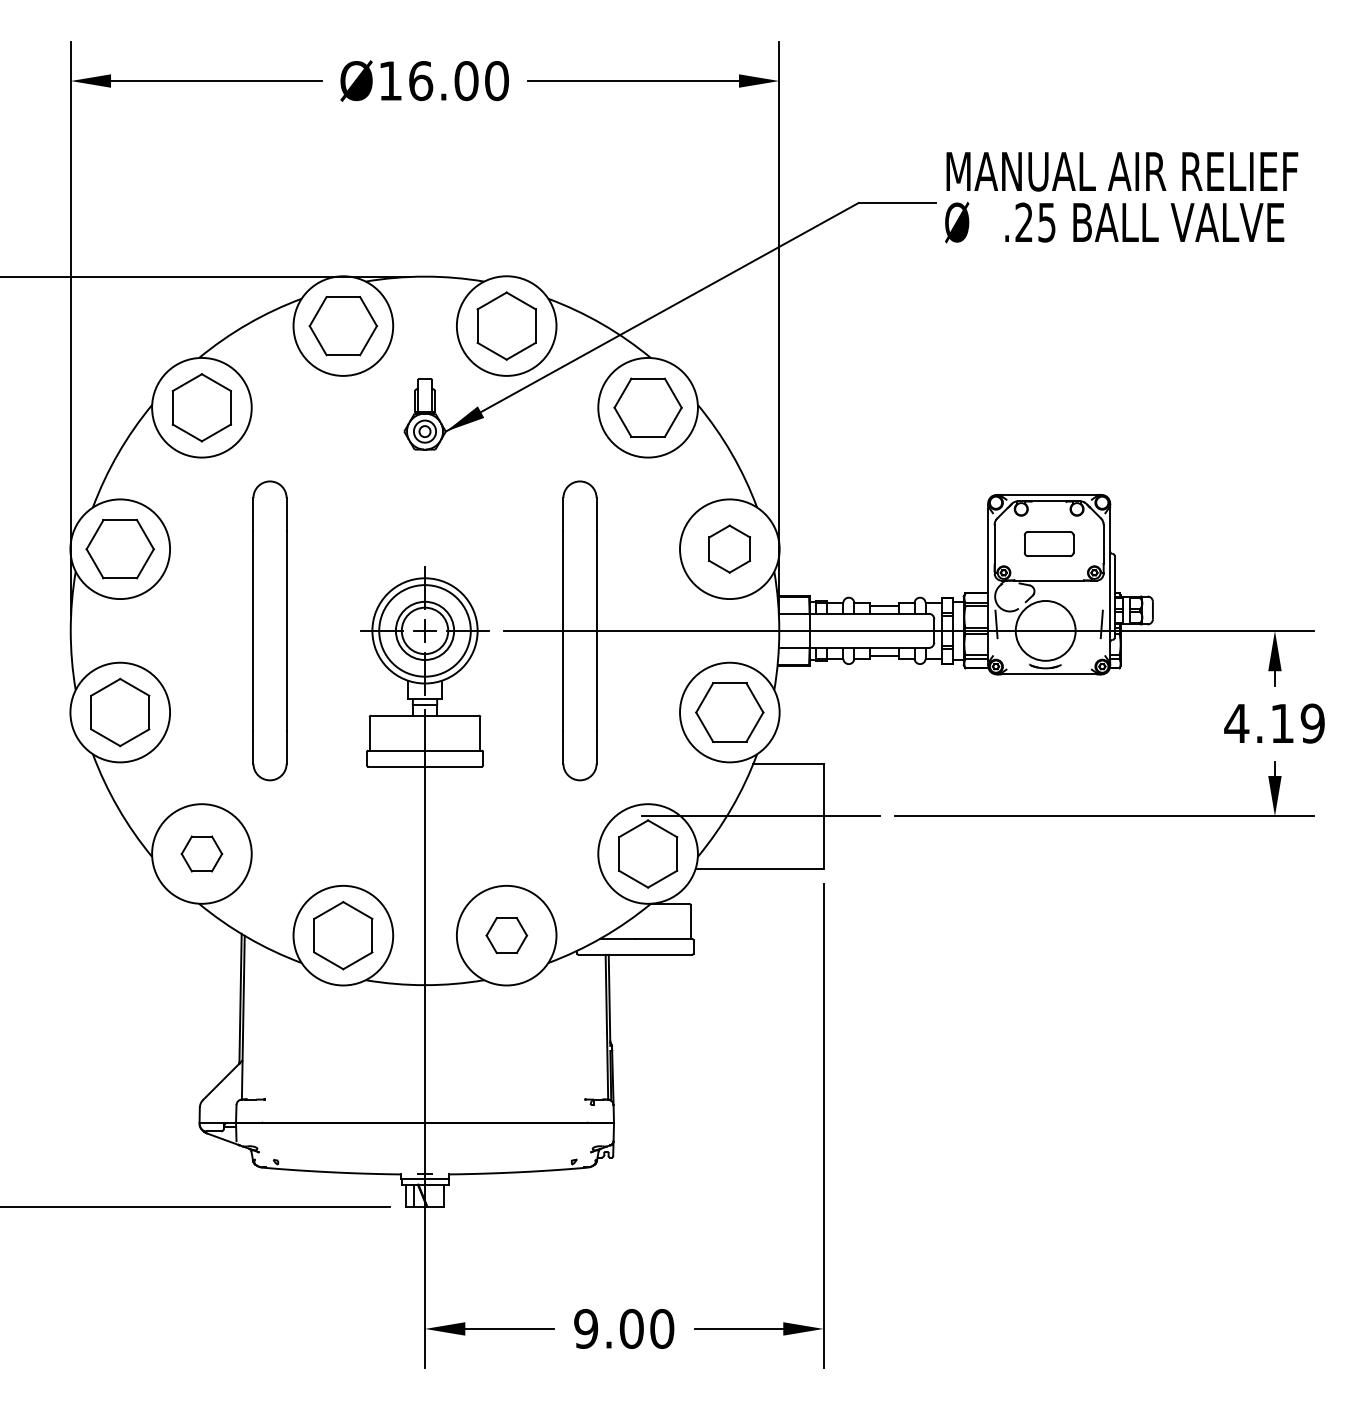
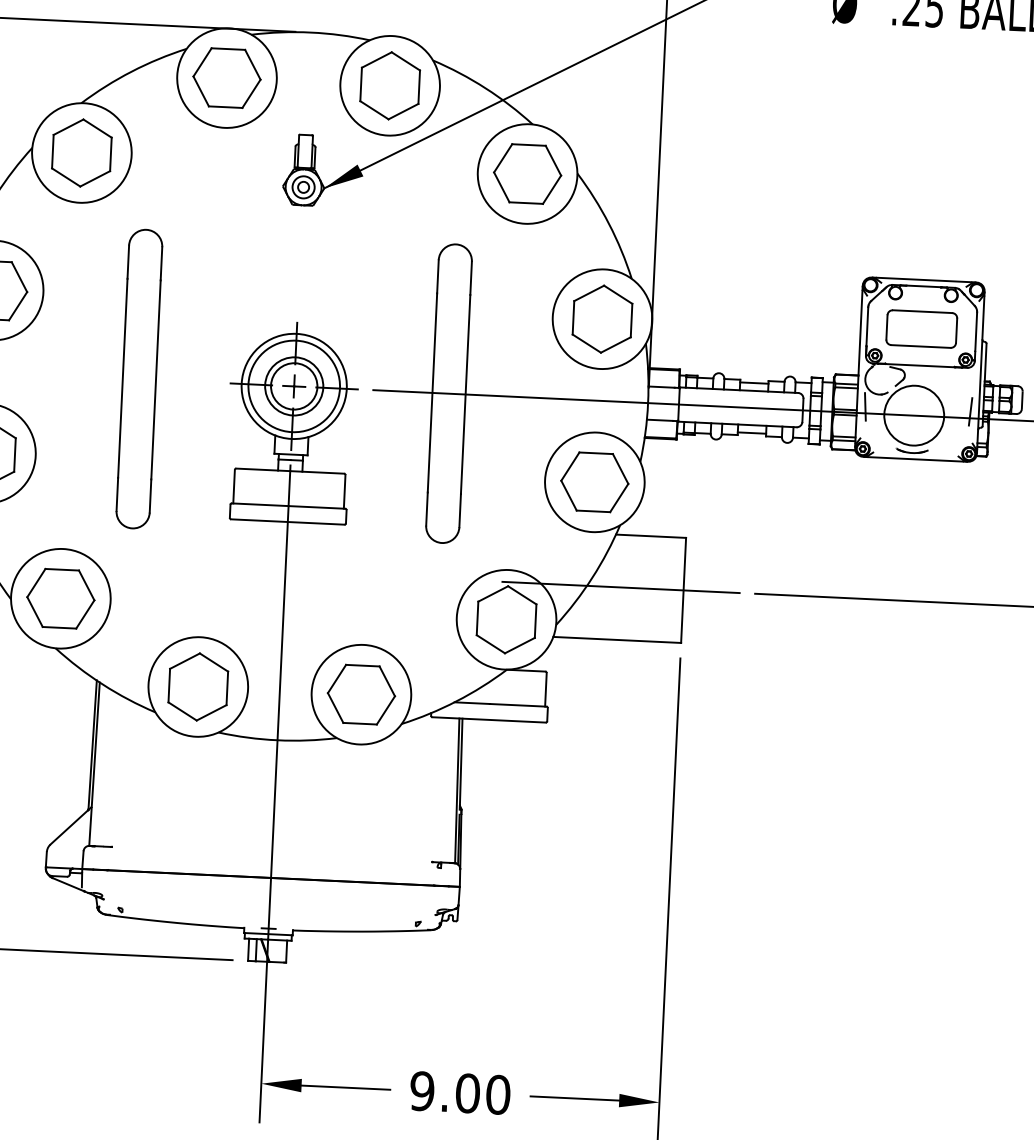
part: (1048, 543) -> (921, 328), size x1.43
part: (729, 548) -> (602, 318), size x1.43
part: (201, 853) -> (60, 598), size x1.67
part: (506, 935) -> (361, 694), size x1.67

